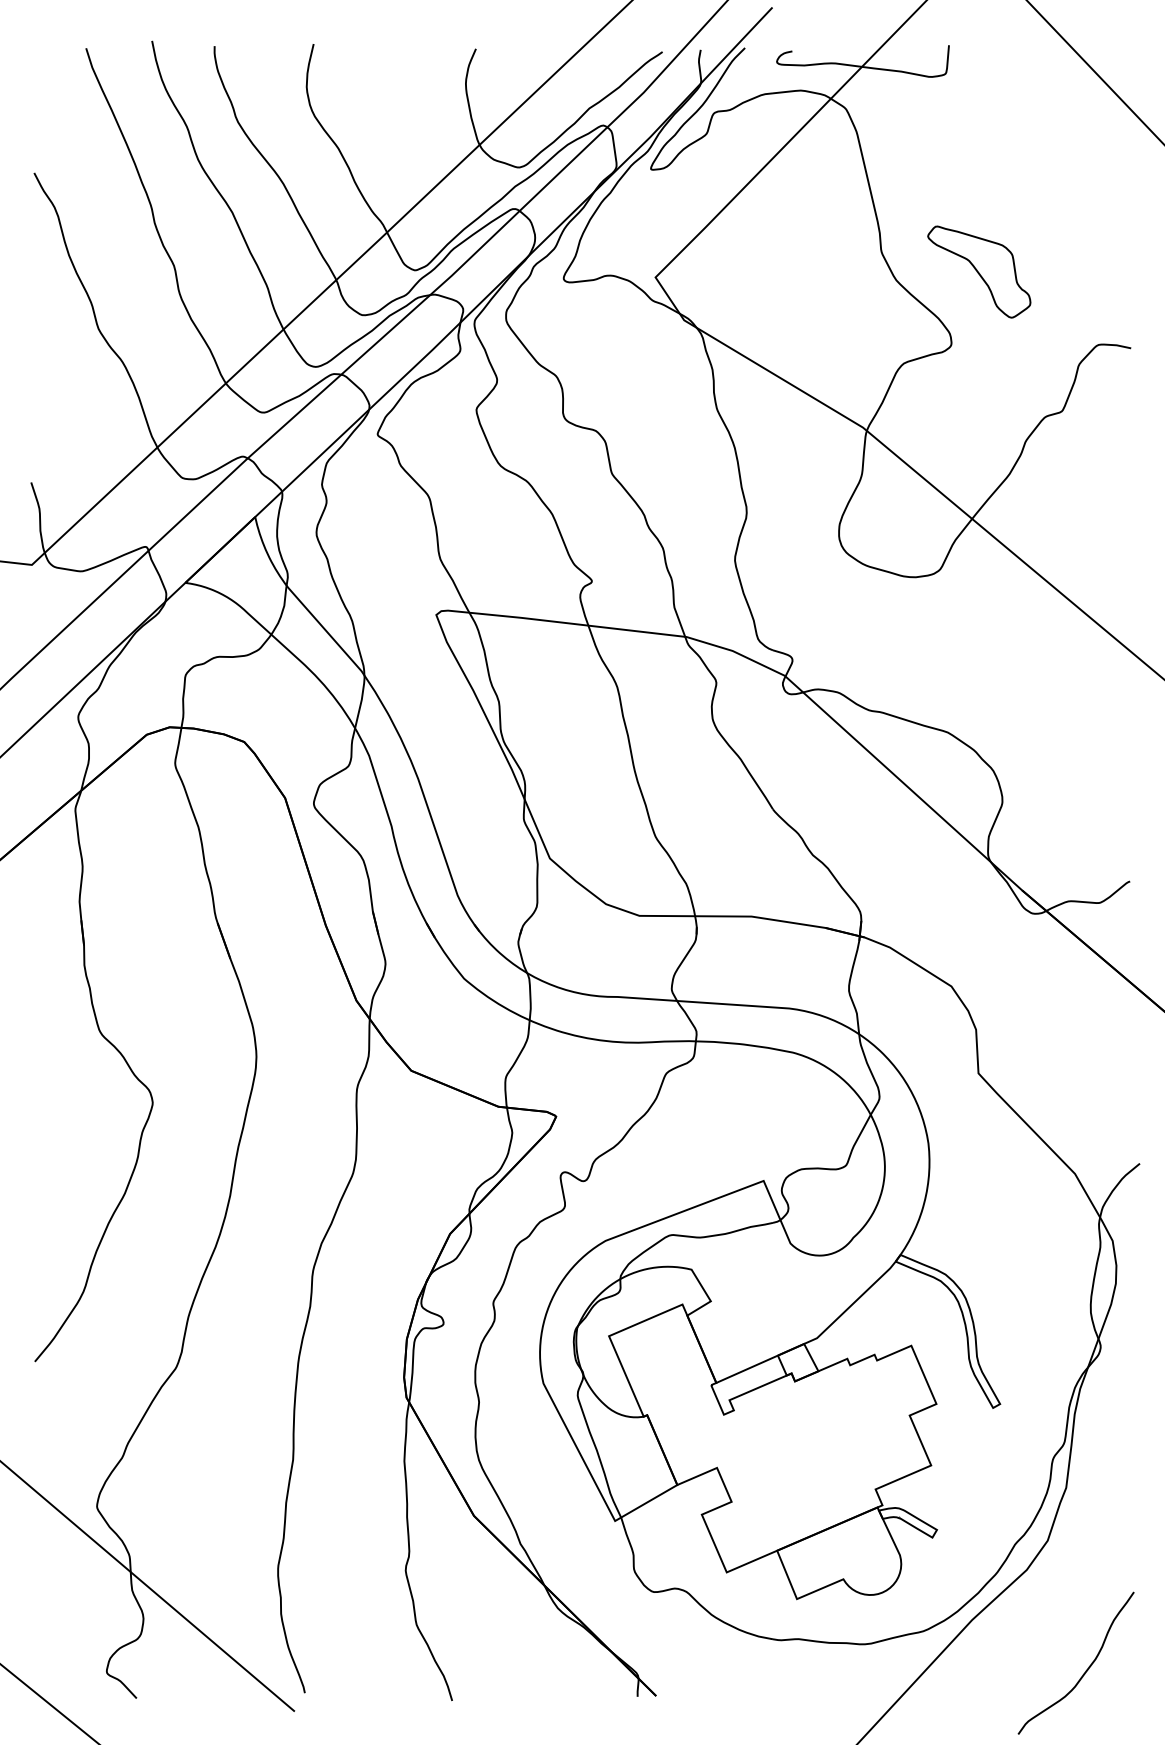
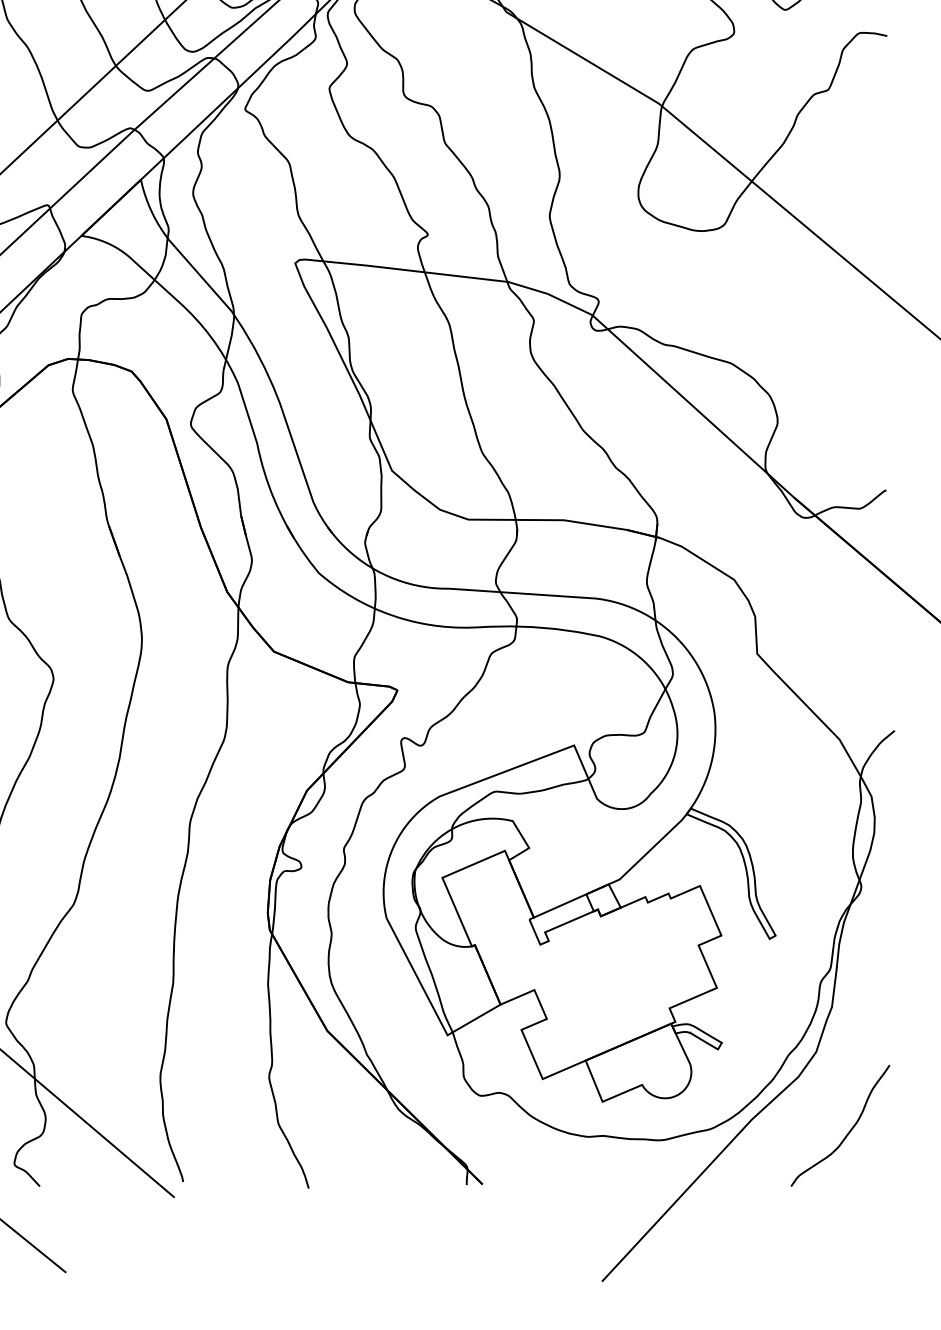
curve: (1085, 1670) -> (848, 1131), moved

